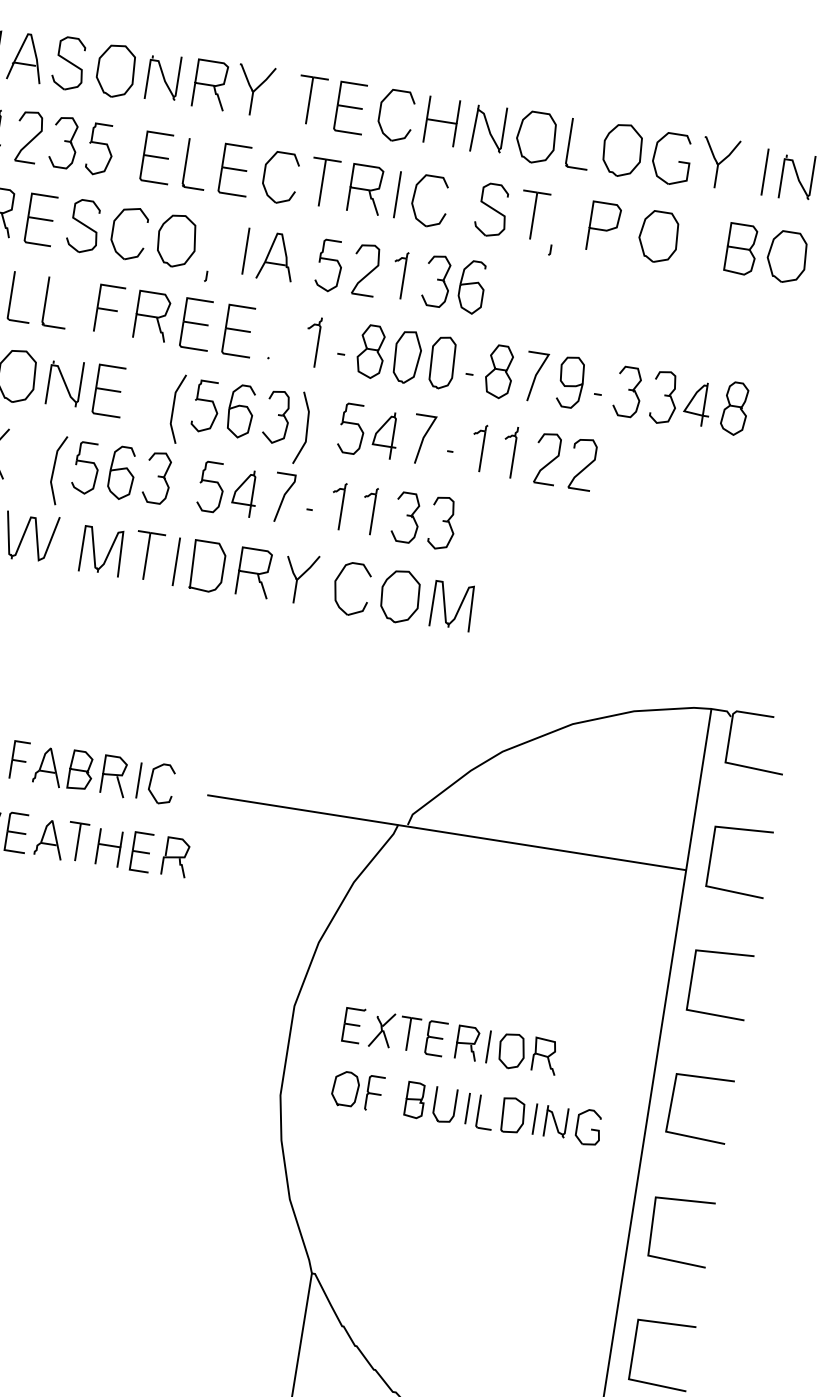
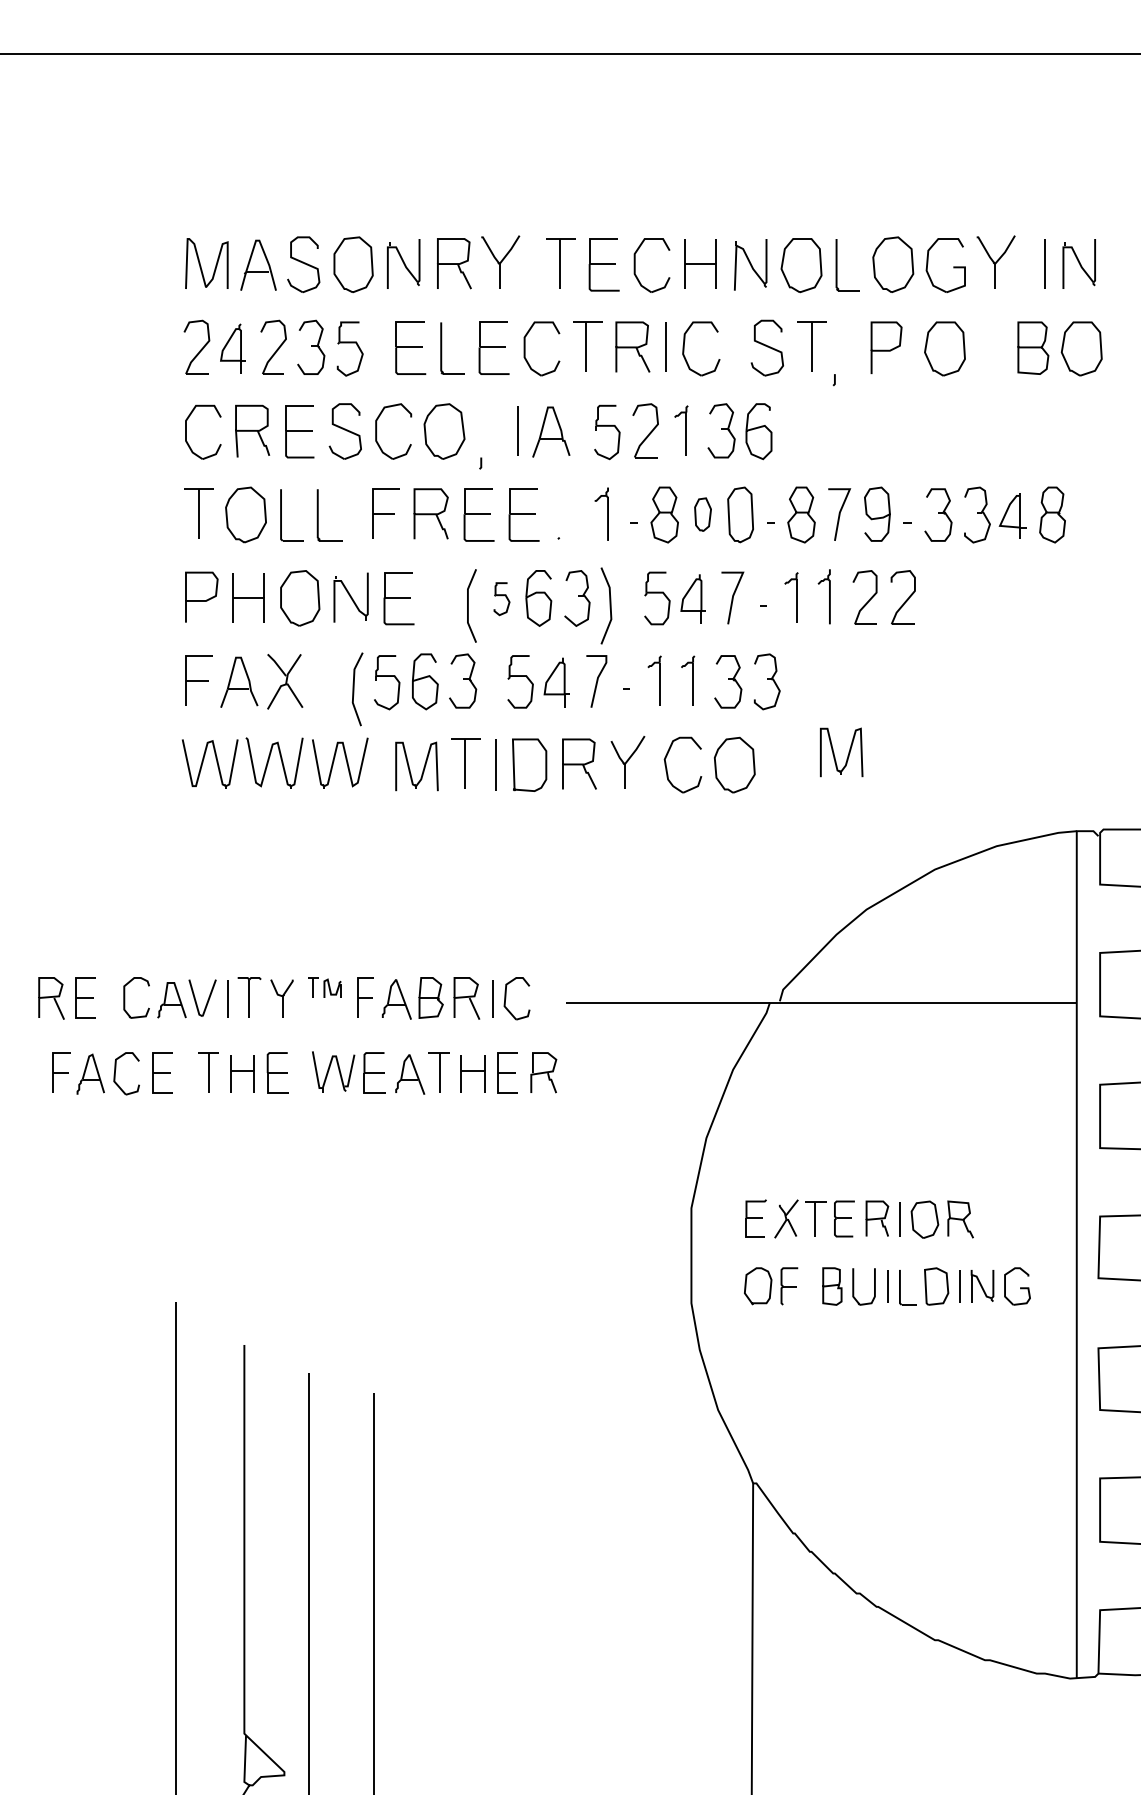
part: (406, 356) -> (702, 514), size x0.6
part: (205, 406) -> (501, 598), size x0.6
part: (457, 609) -> (847, 755), moved

